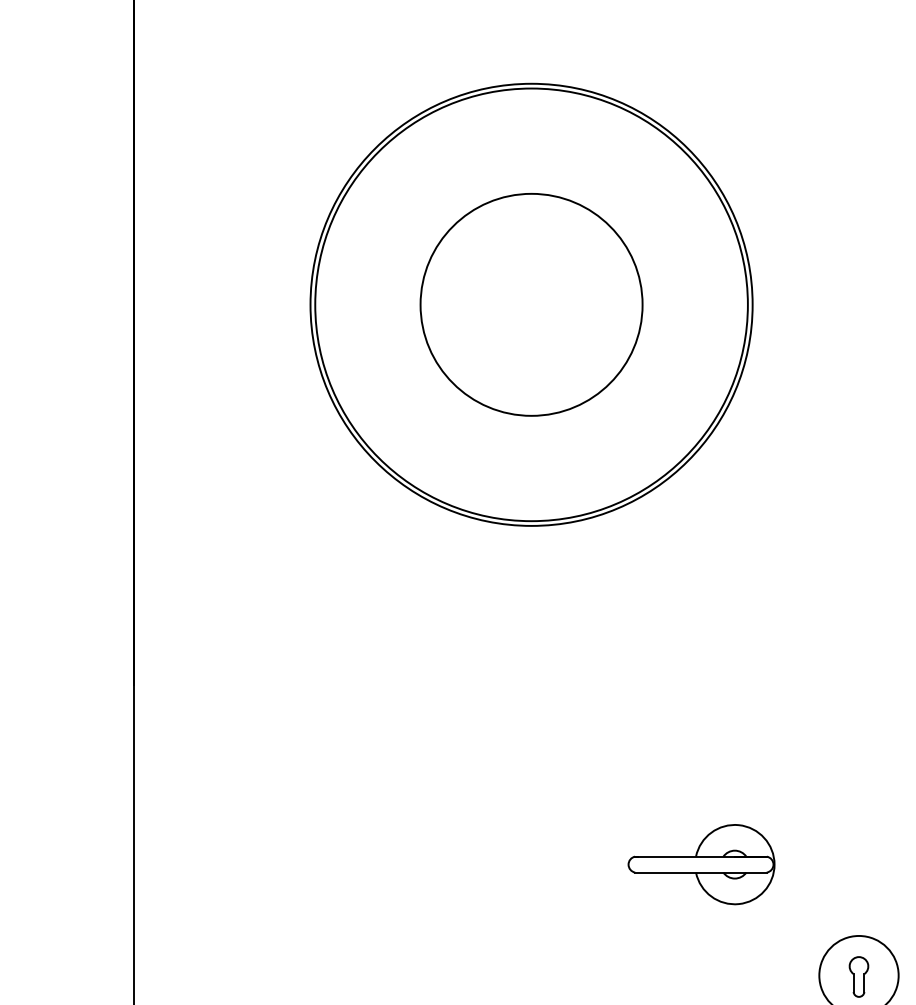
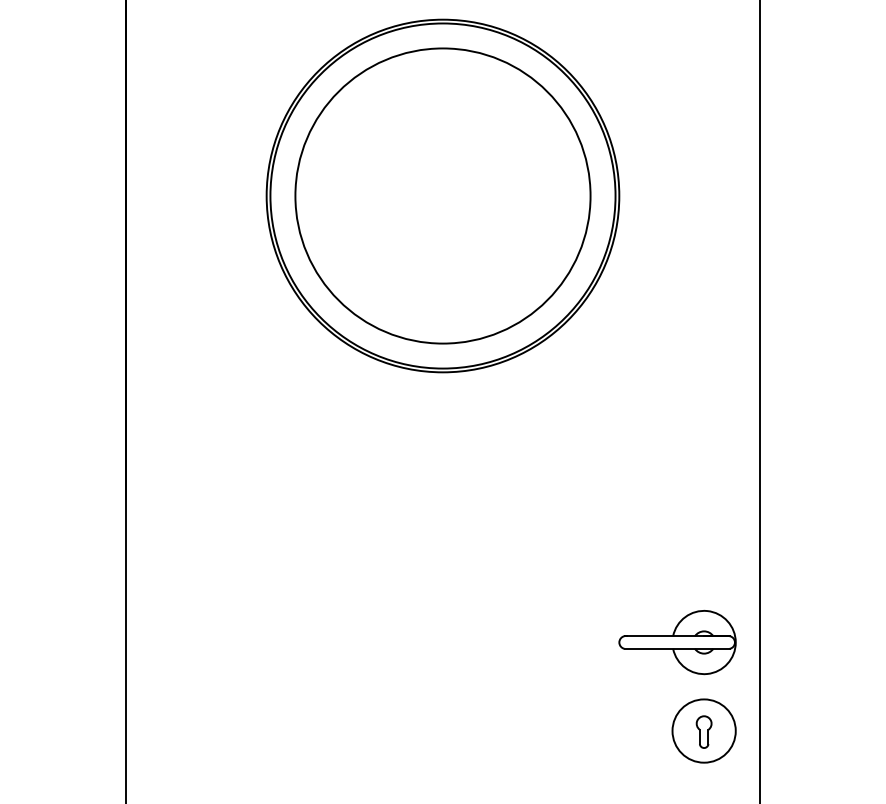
circle: (530, 304) -> (442, 195), size x1.67
part: (701, 864) -> (677, 642), moved

